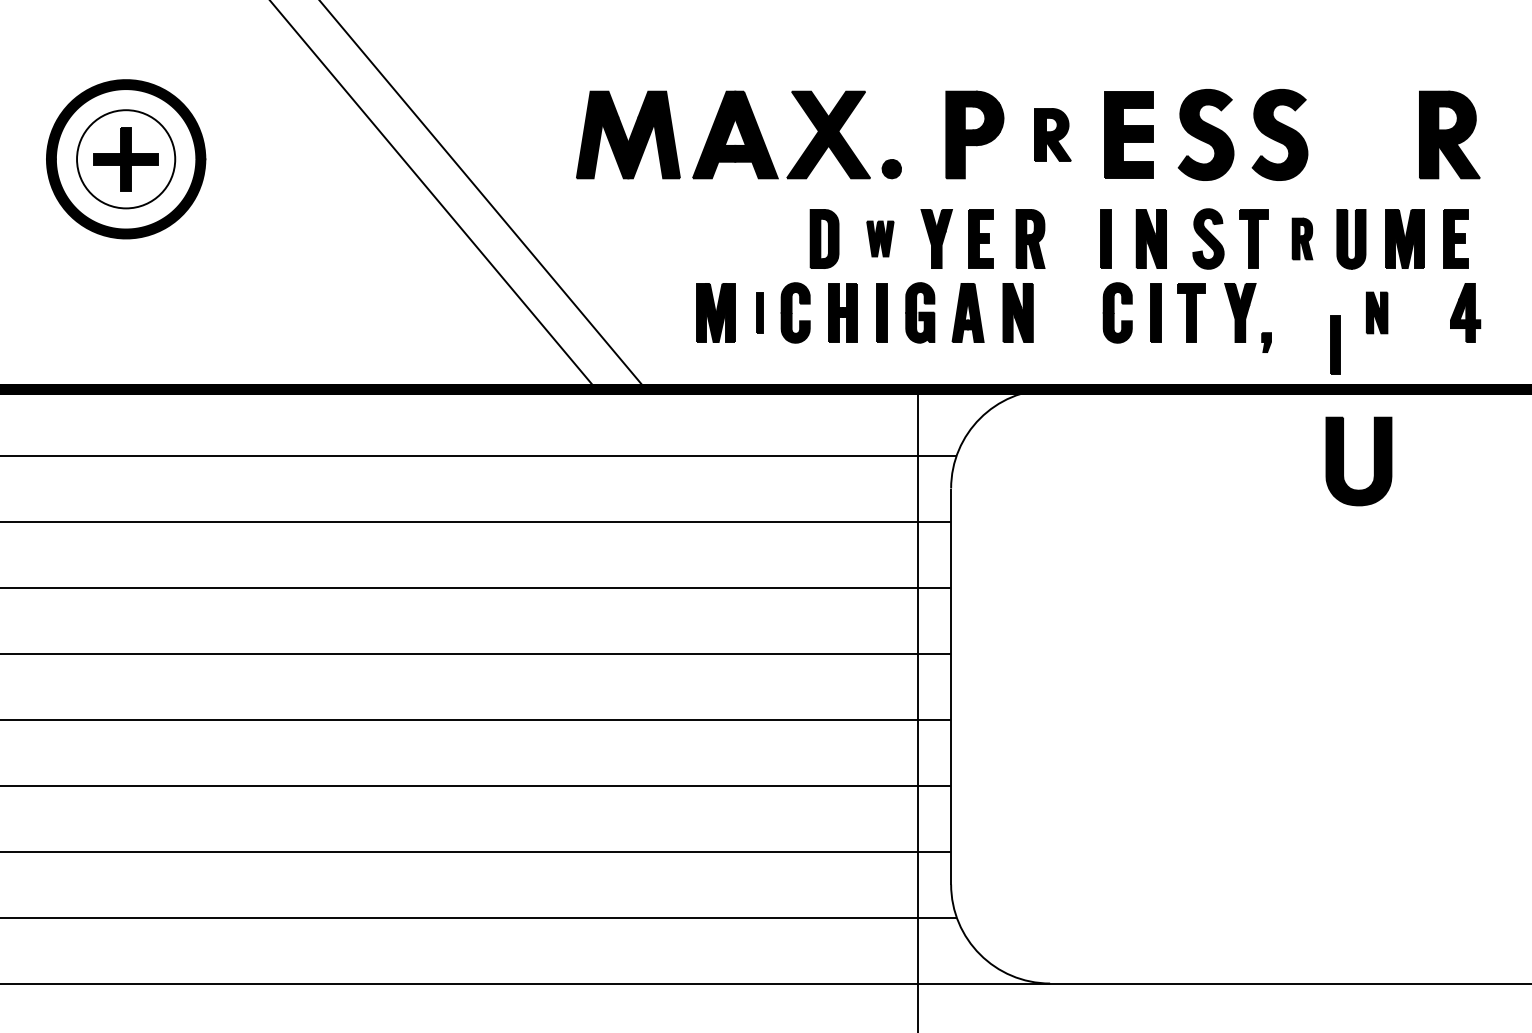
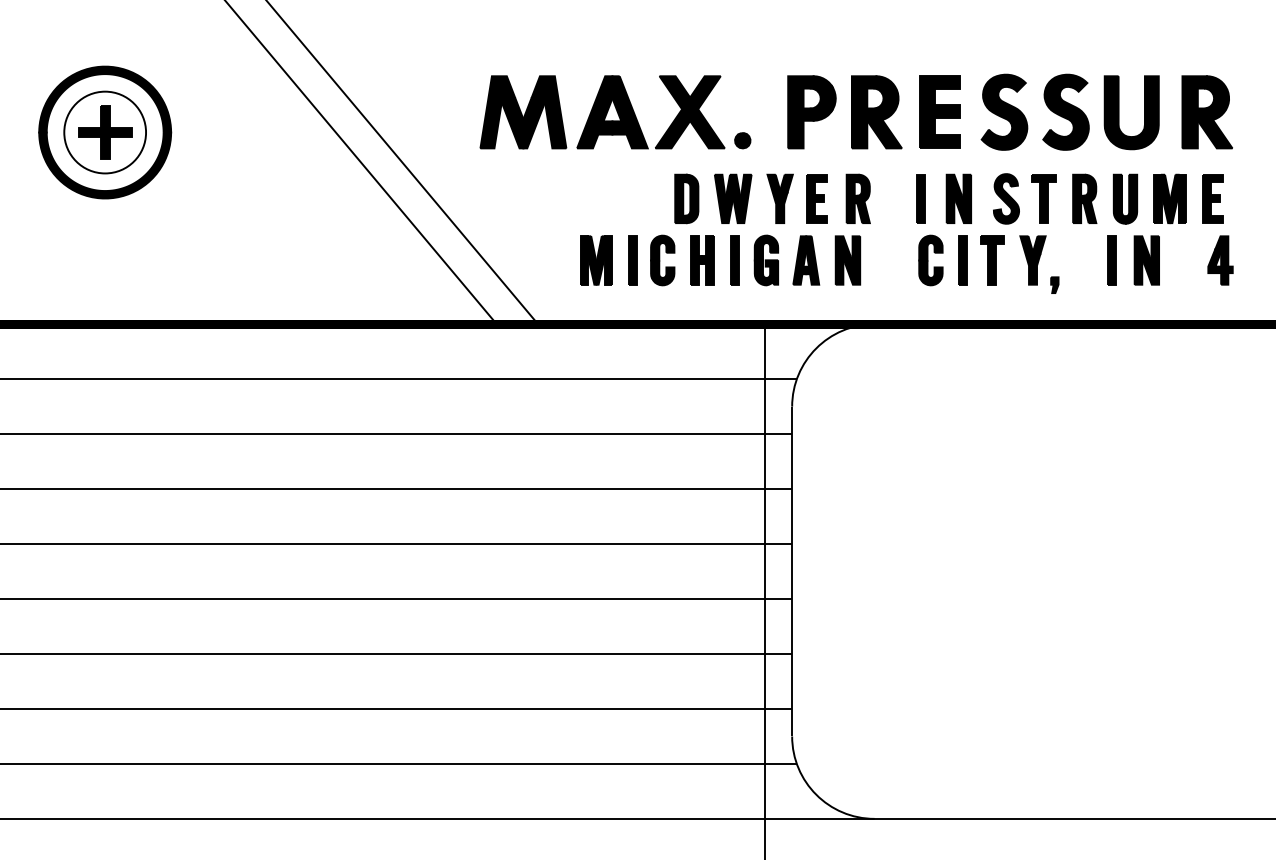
part: (1052, 134) -> (876, 111), size x1.67
part: (880, 238) -> (733, 198), size x1.67
part: (1302, 238) -> (1084, 198), size x1.43
part: (759, 312) -> (632, 260), size x1.43
part: (1376, 312) -> (1146, 260), size x1.43
part: (1335, 344) -> (1112, 260), moved
part: (1343, 461) -> (1118, 112), moved

